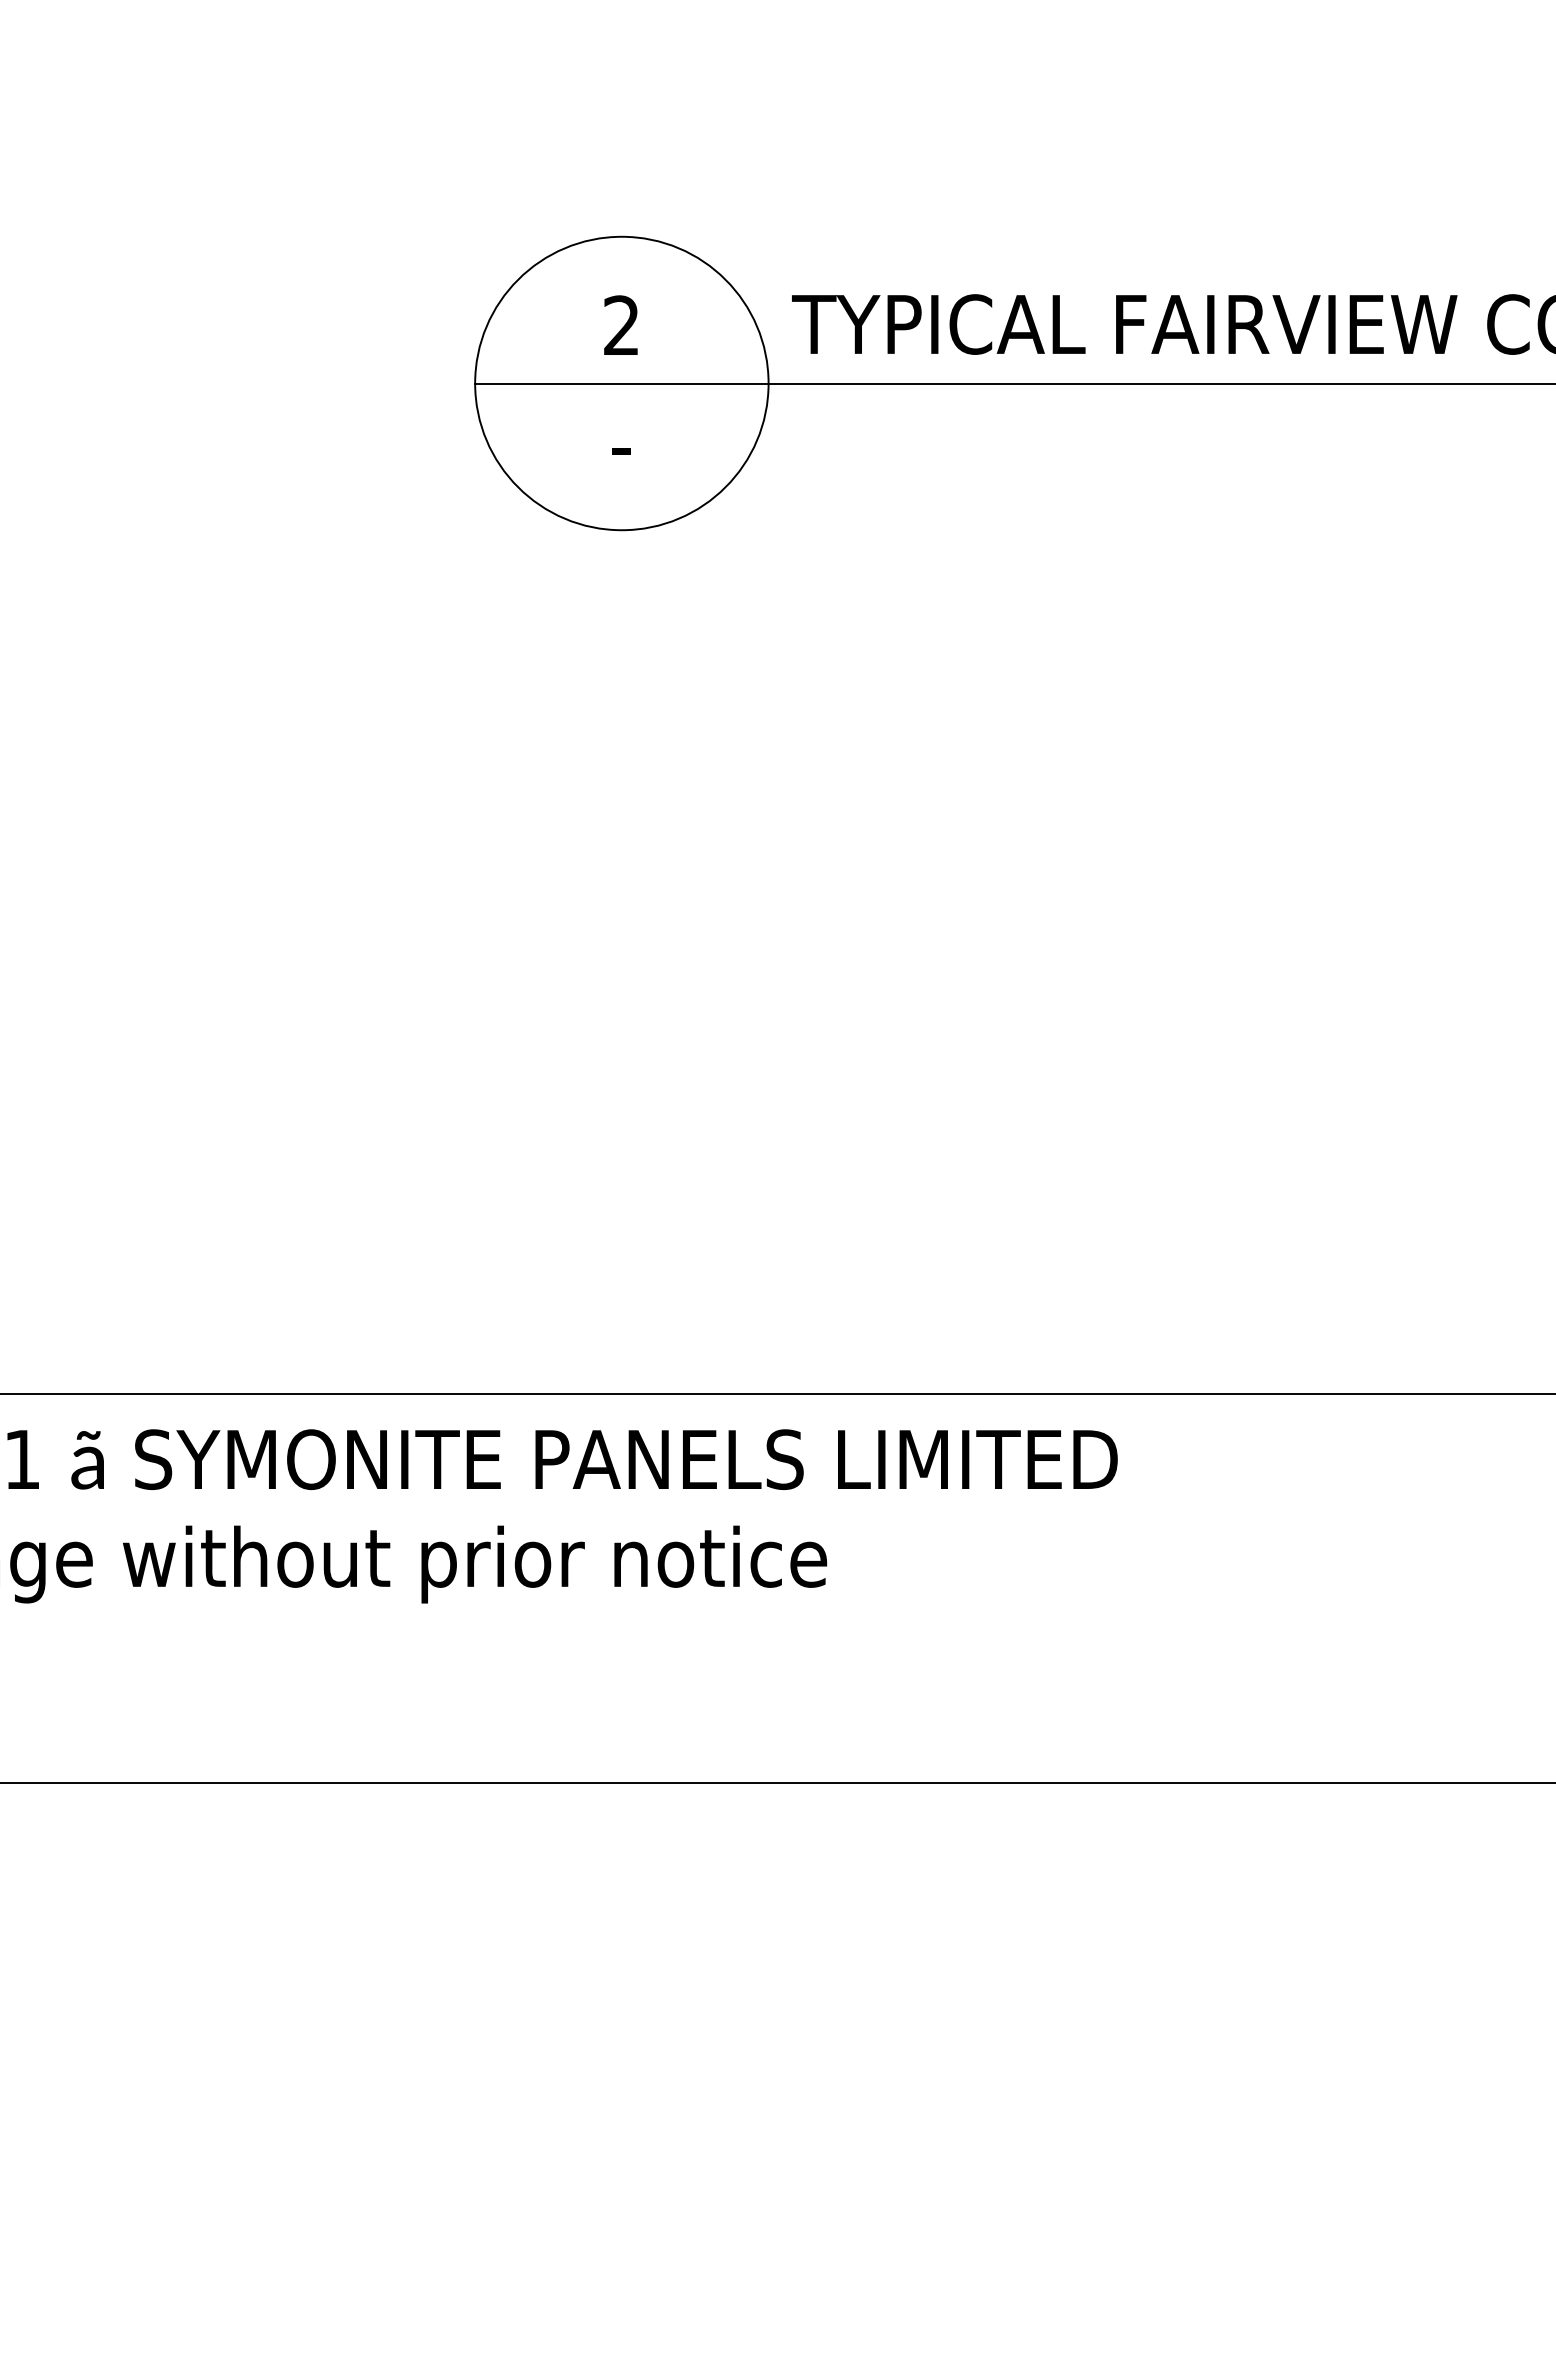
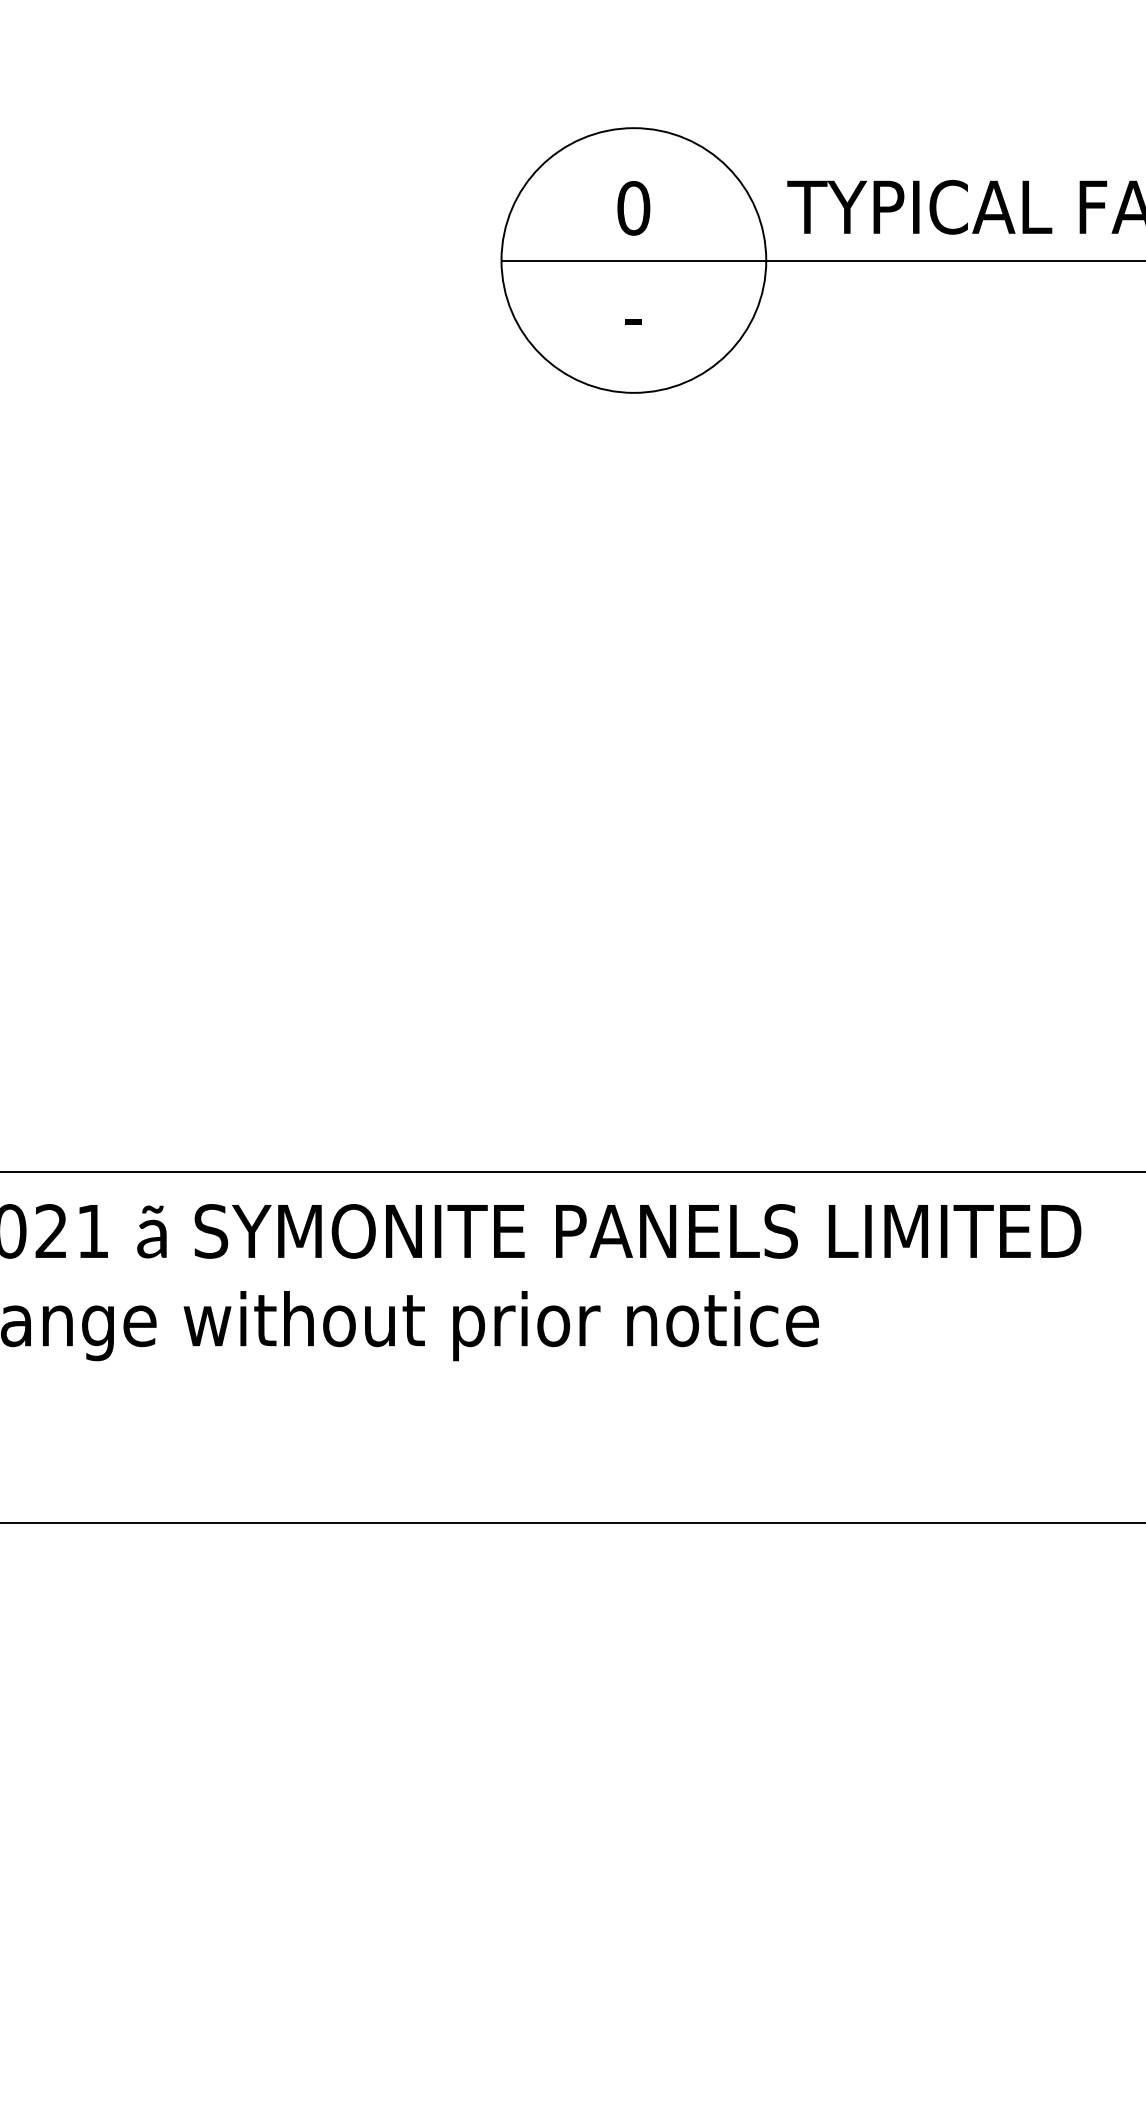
text: (621, 325) -> (633, 208), 2 -> 0

